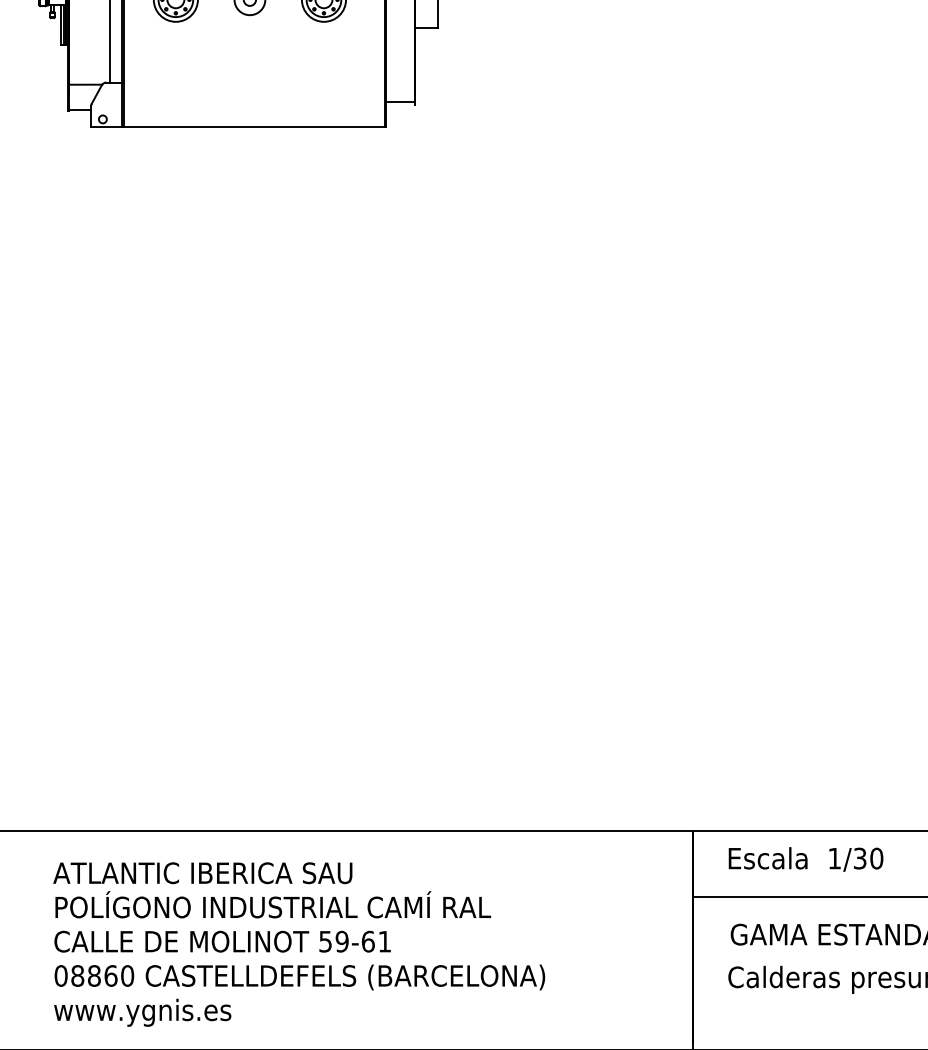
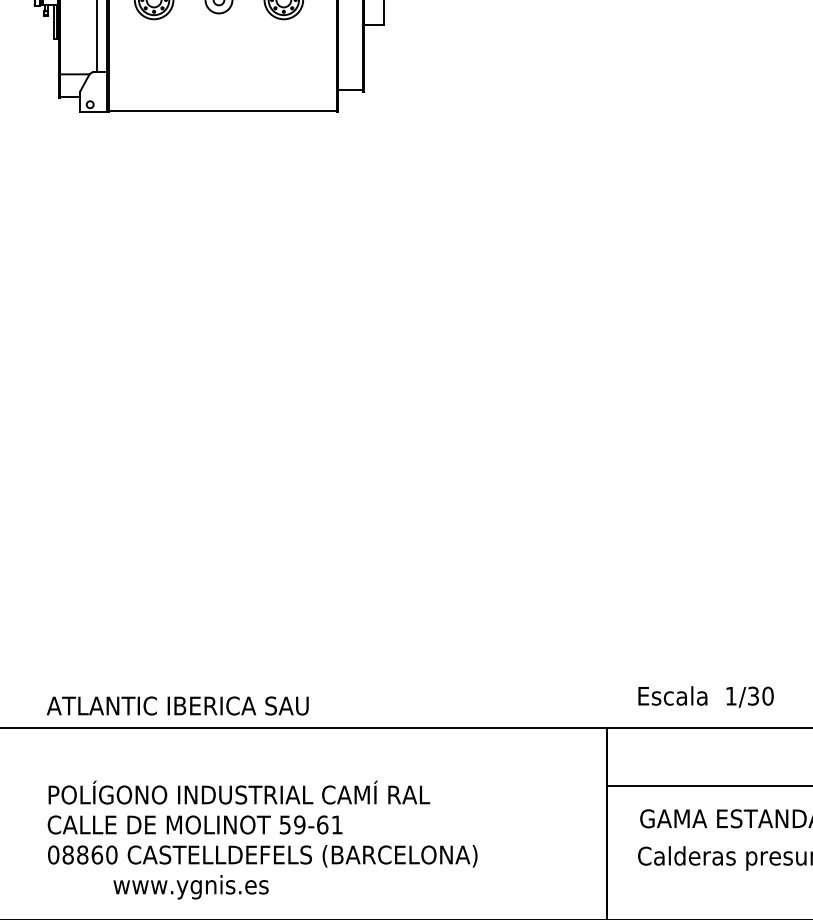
text: (805, 858) -> (705, 696), moved
text: (202, 872) -> (177, 705), moved
text: (142, 1013) -> (190, 887), moved

